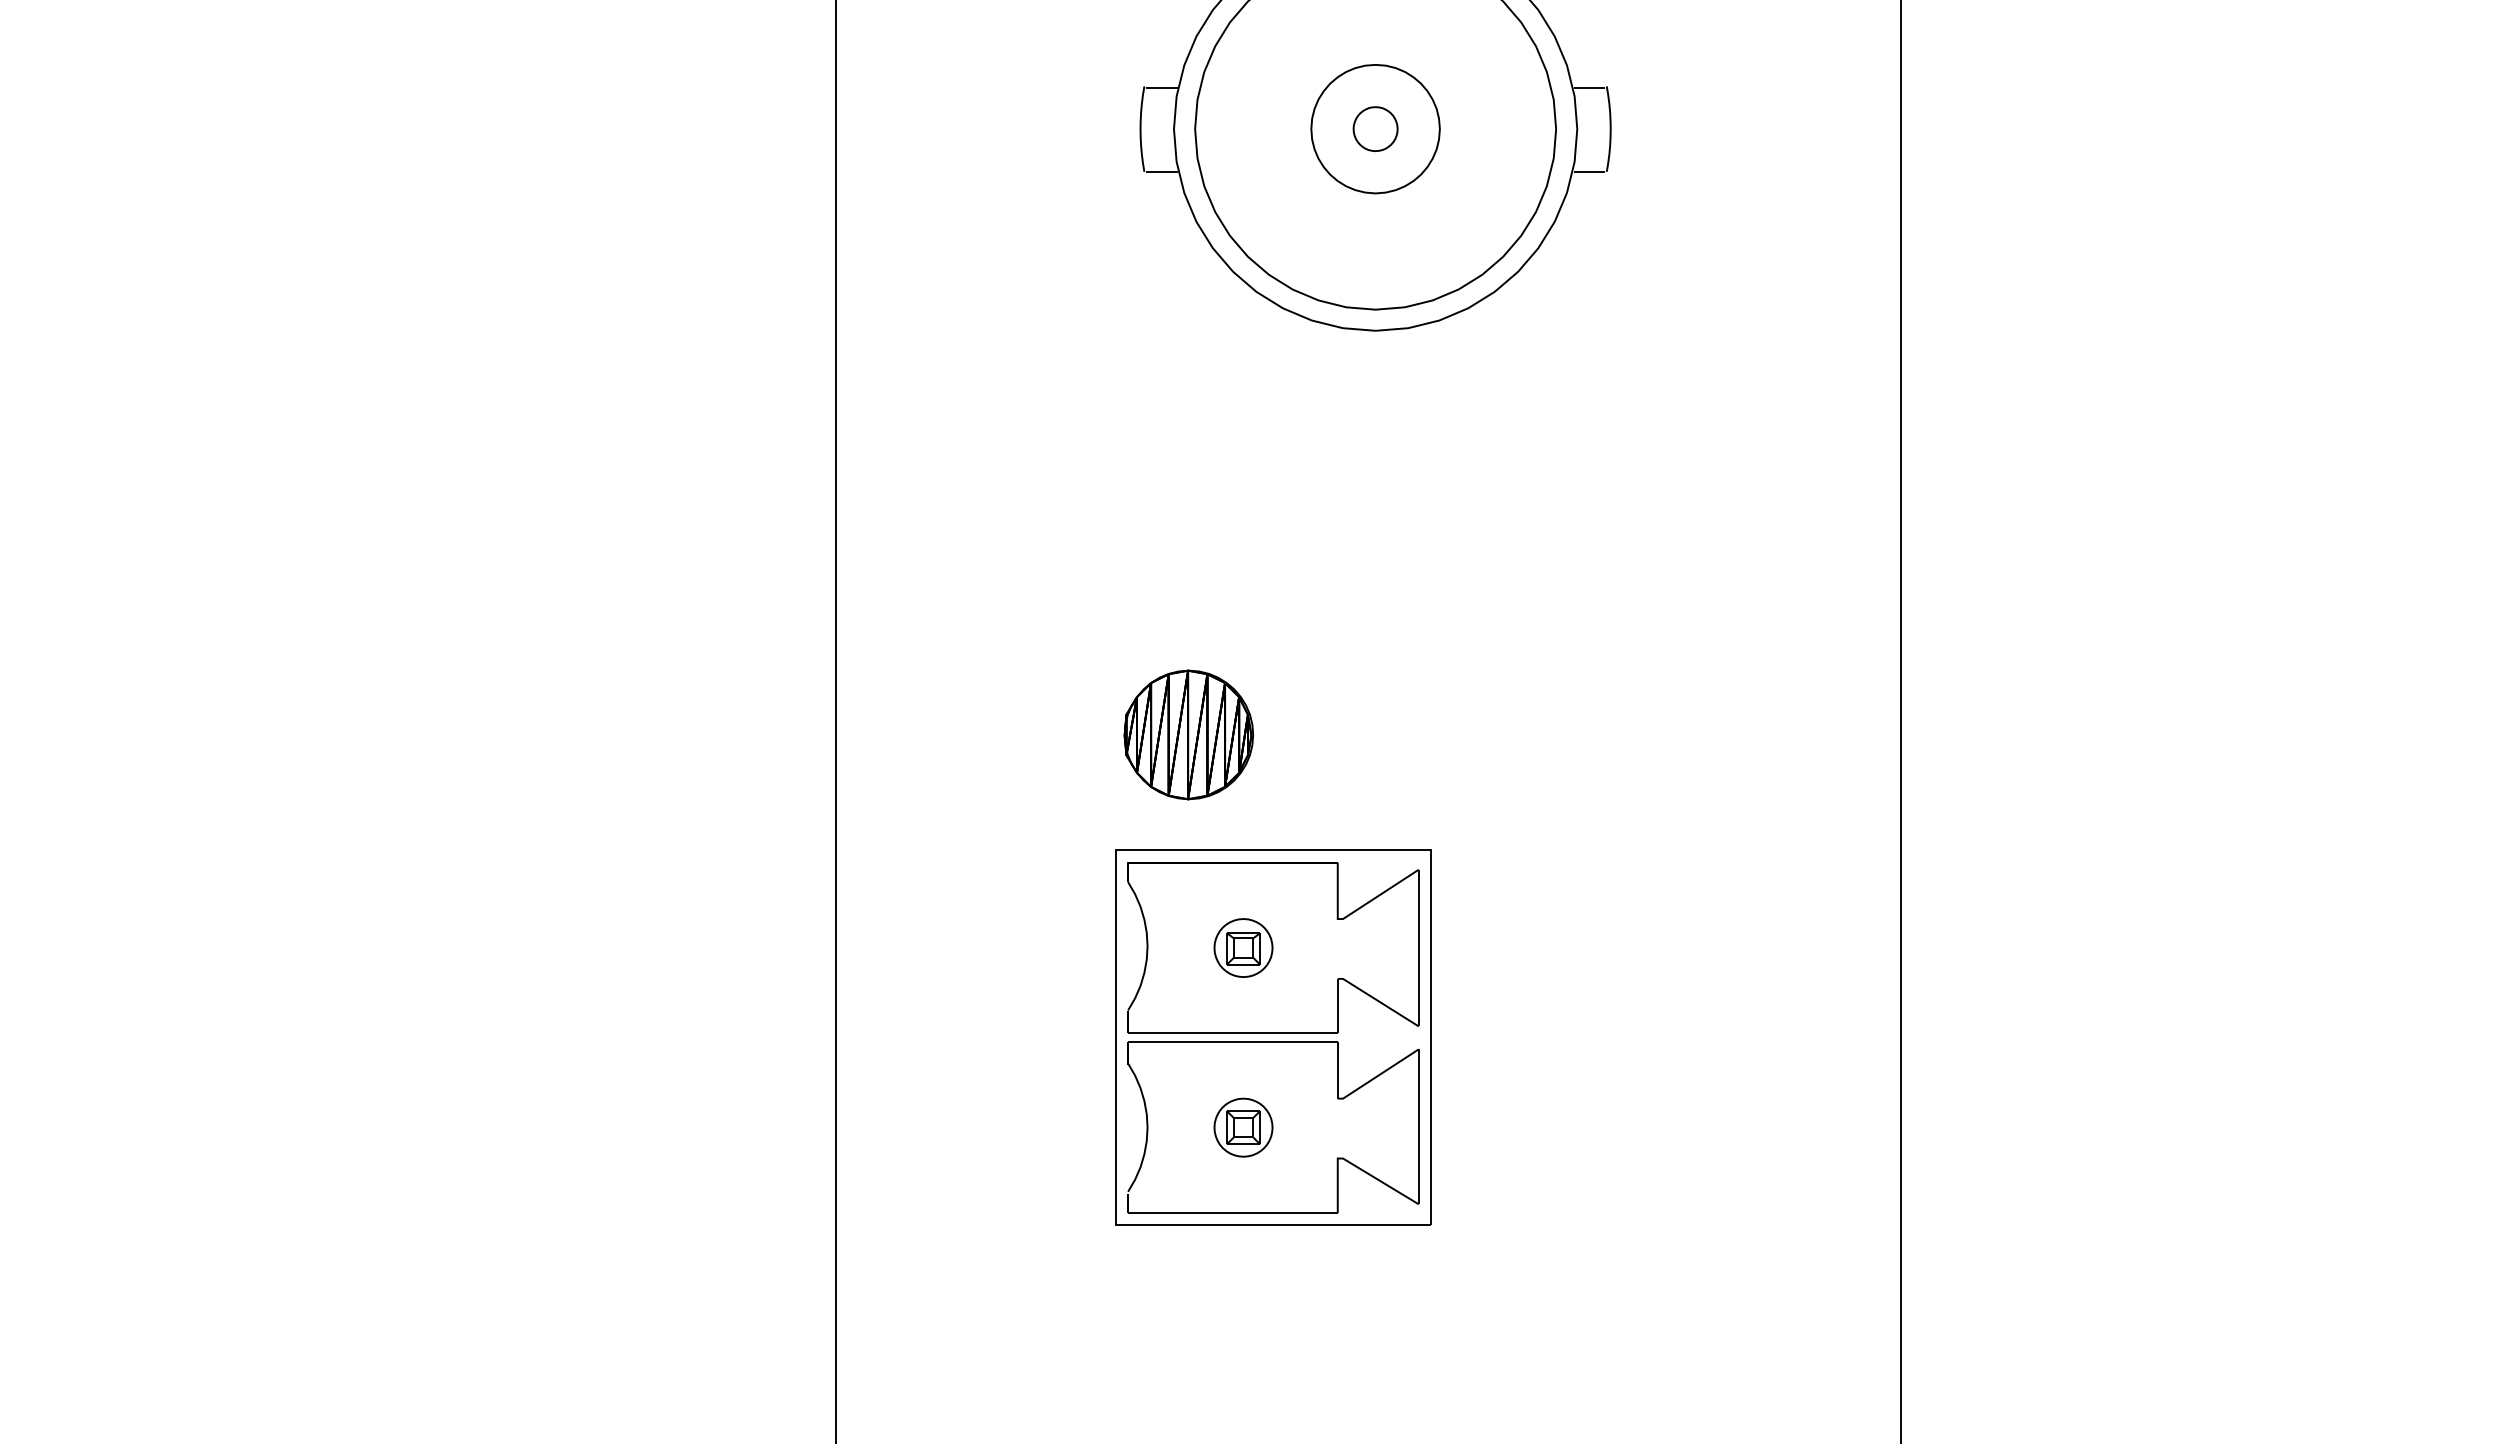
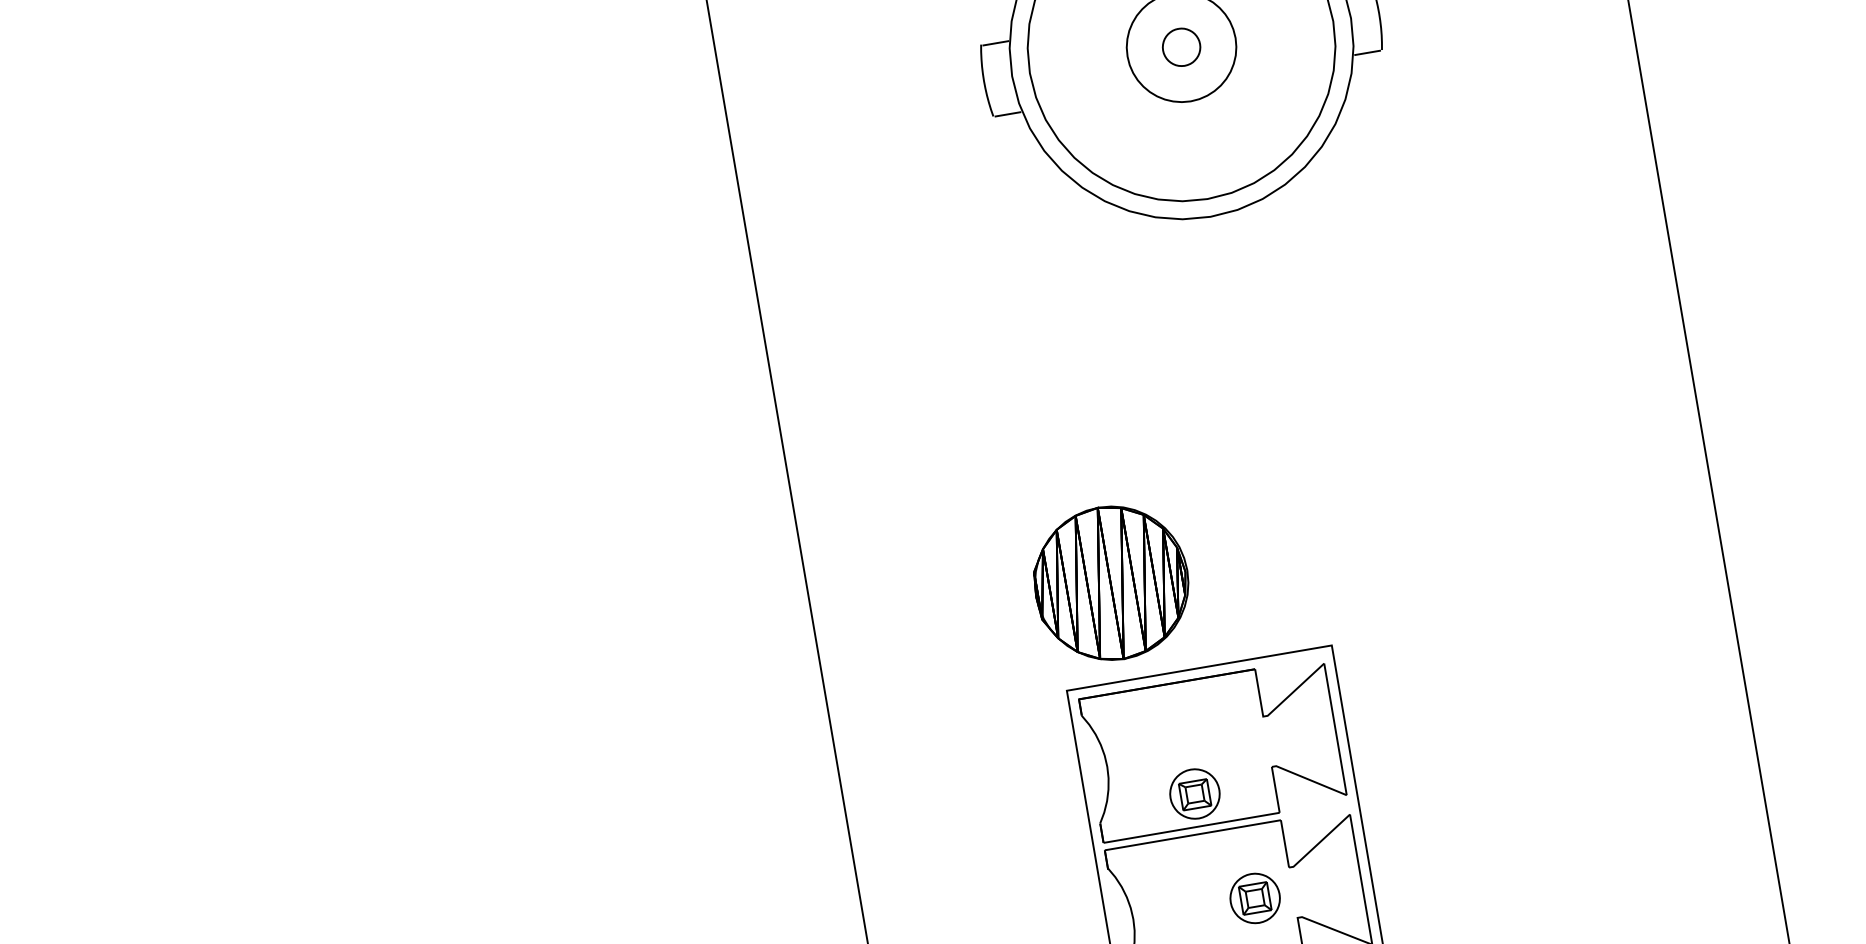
part: (1188, 734) -> (1111, 582), size x1.4
part: (1243, 947) -> (1194, 793), moved
part: (1243, 1127) -> (1255, 898), moved

